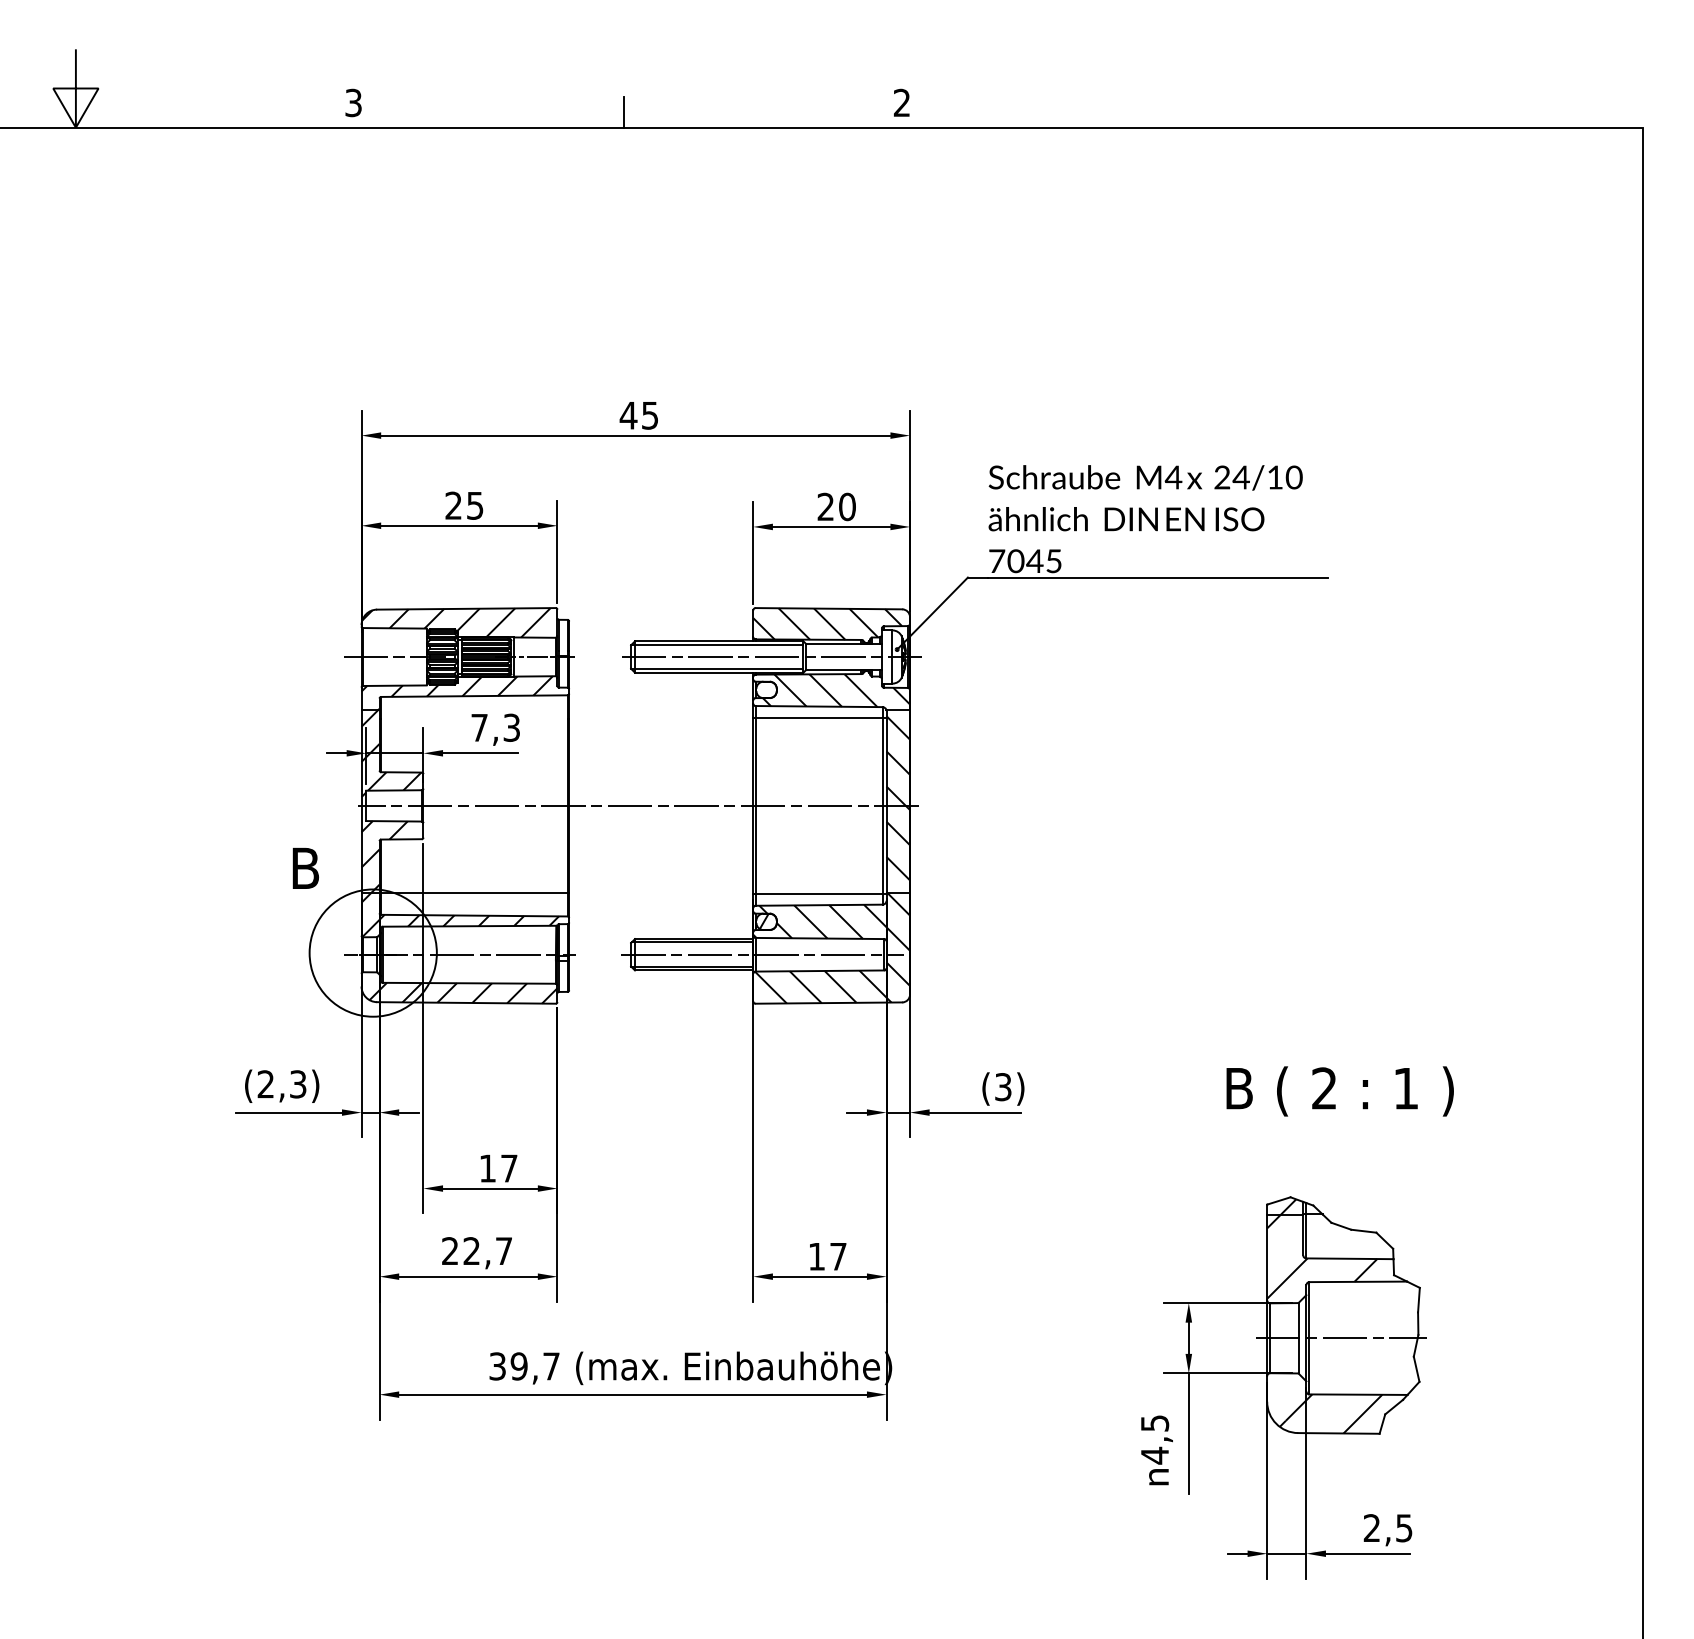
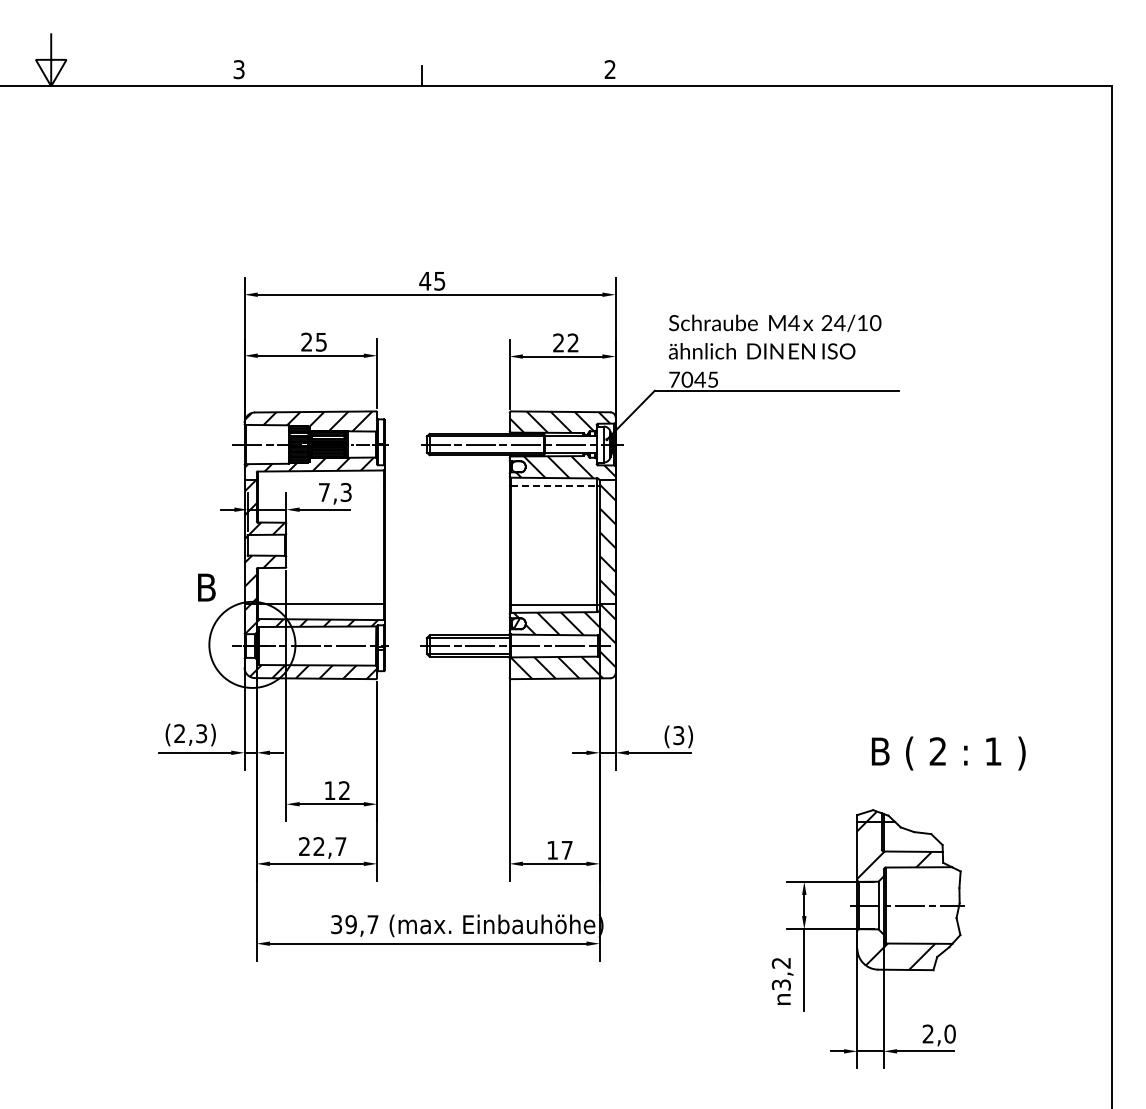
text: (847, 506) -> (573, 342), 20 -> 22
line: (819, 717) -> (554, 485), solid -> dashed
line: (637, 806) -> (431, 545), removed
text: (1339, 1091) -> (948, 753), moved
text: (509, 1168) -> (344, 790), 17 -> 12
text: (1153, 1440) -> (780, 974), 4,5 -> 3,2
text: (1403, 1527) -> (949, 1033), 2,5 -> 2,0

